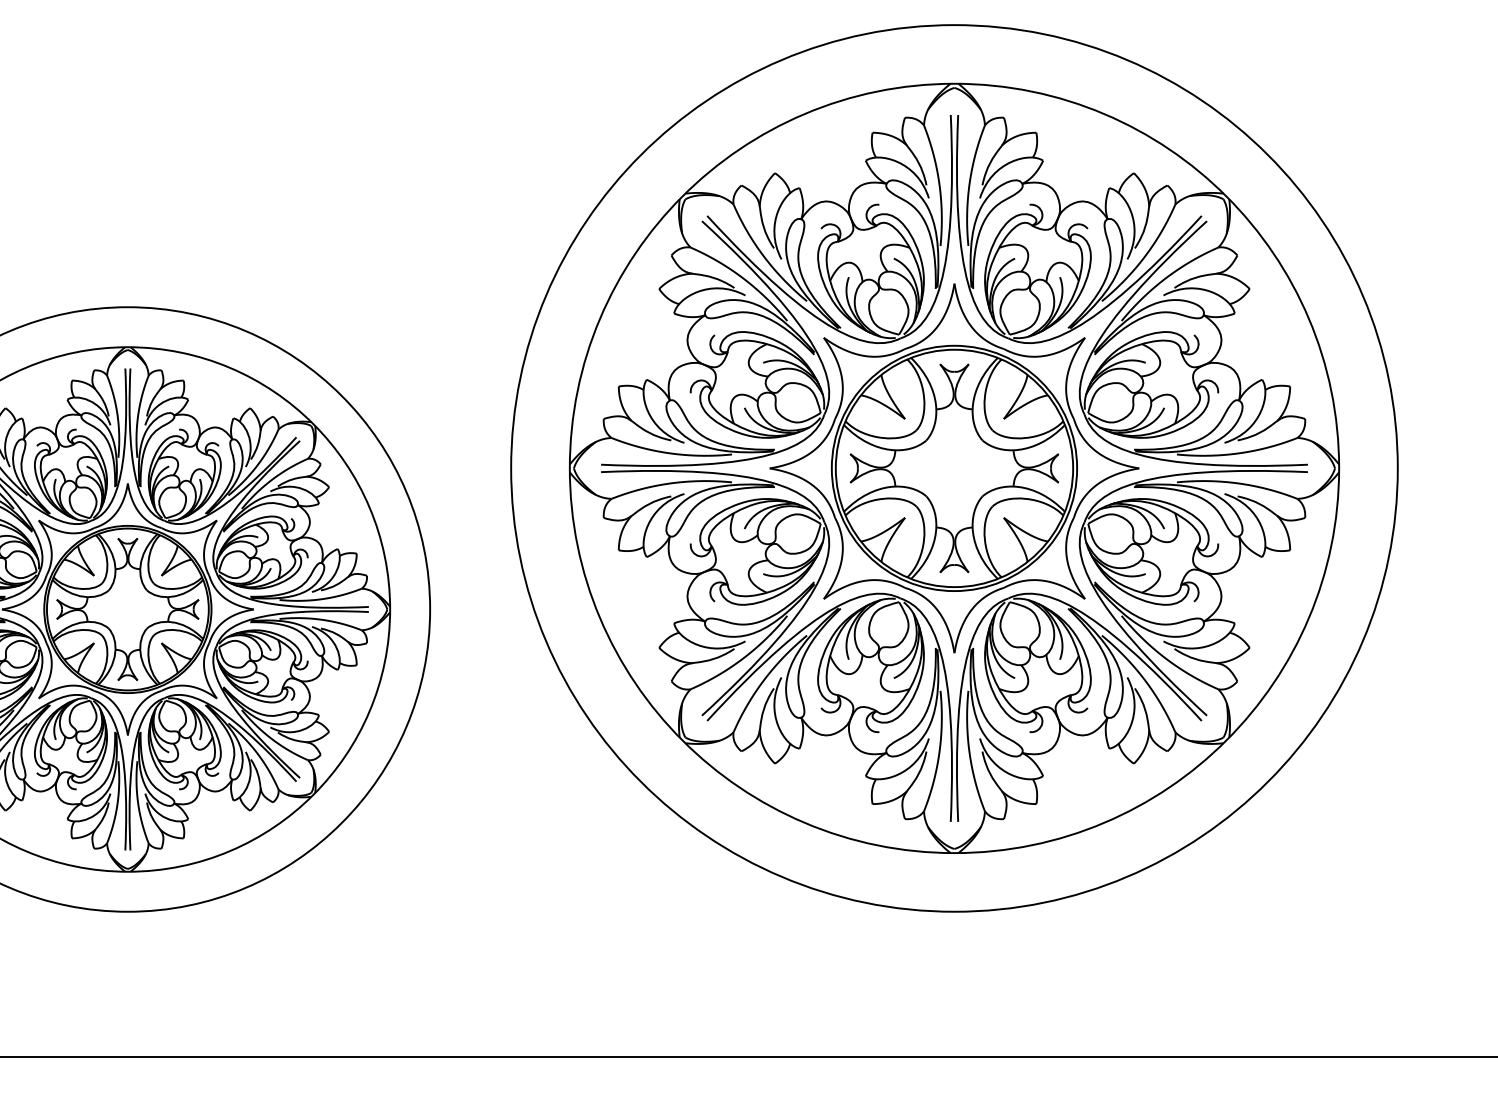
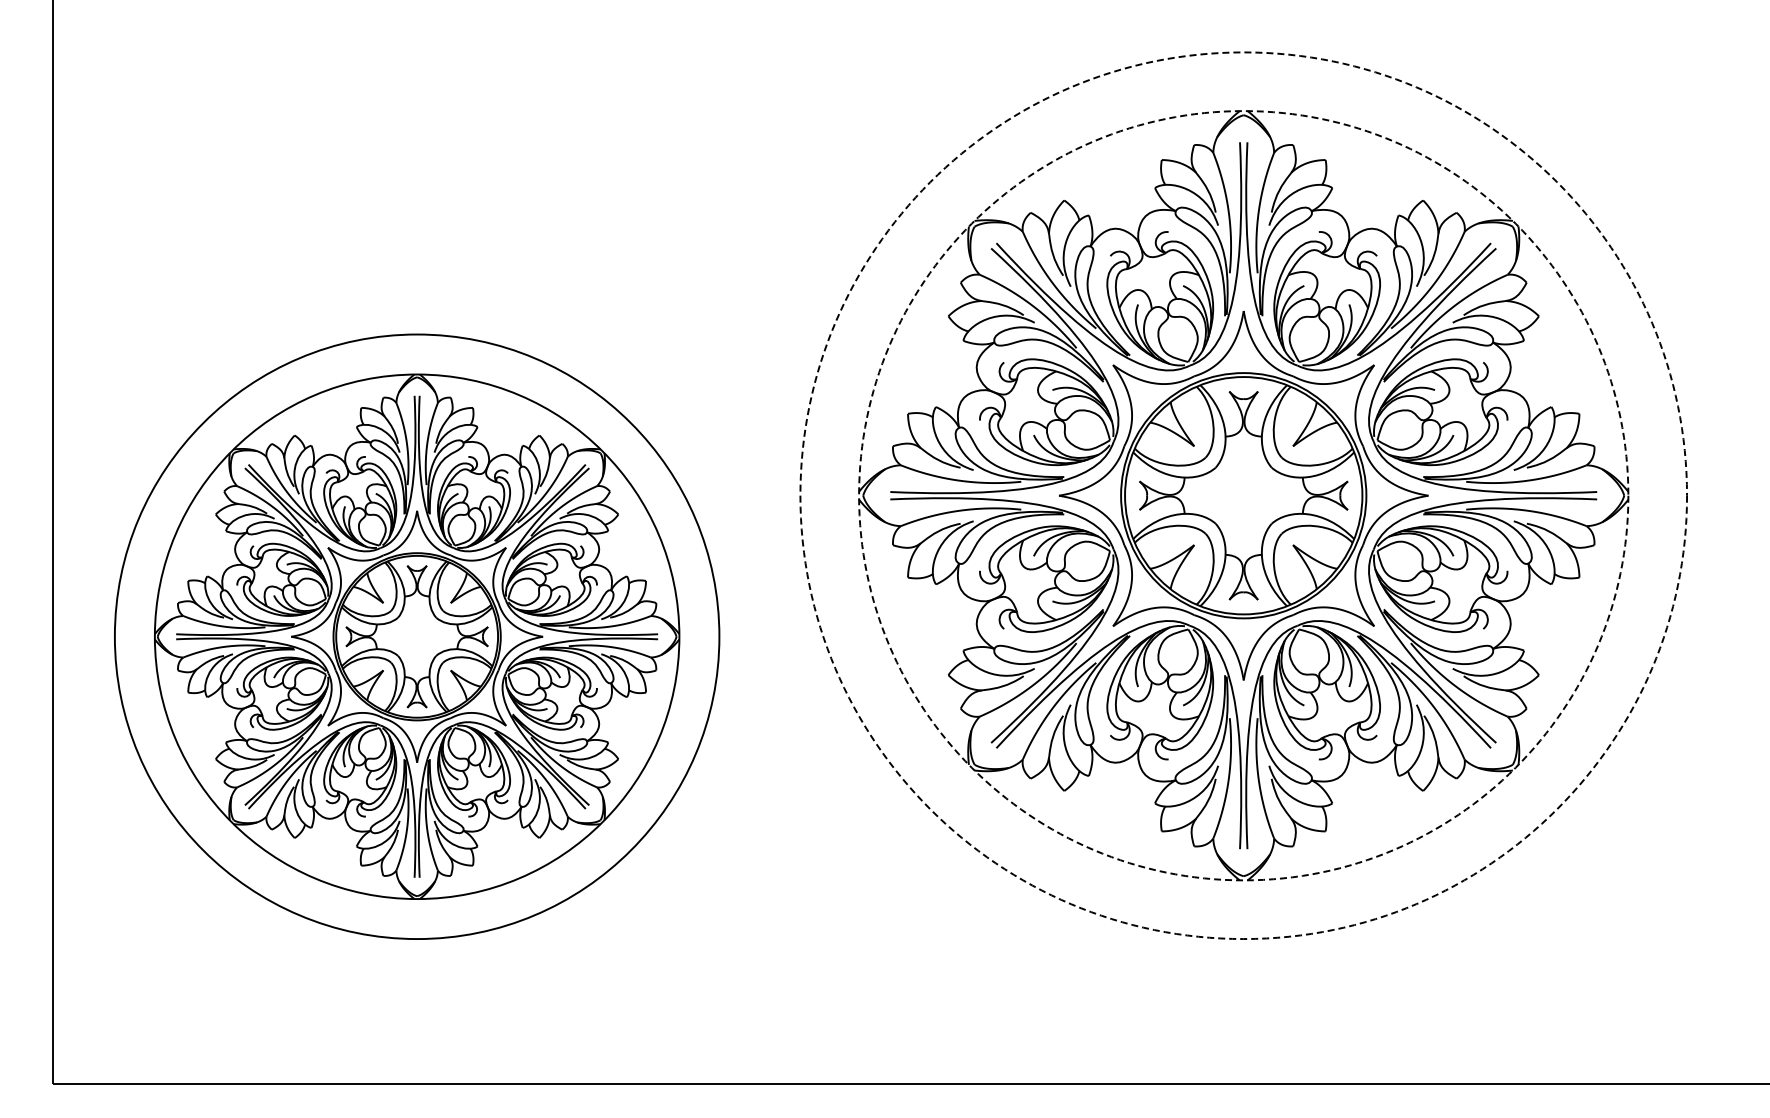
circle: (954, 468) -> (1243, 495), solid -> dashed
circle: (954, 468) -> (1243, 495), solid -> dashed

